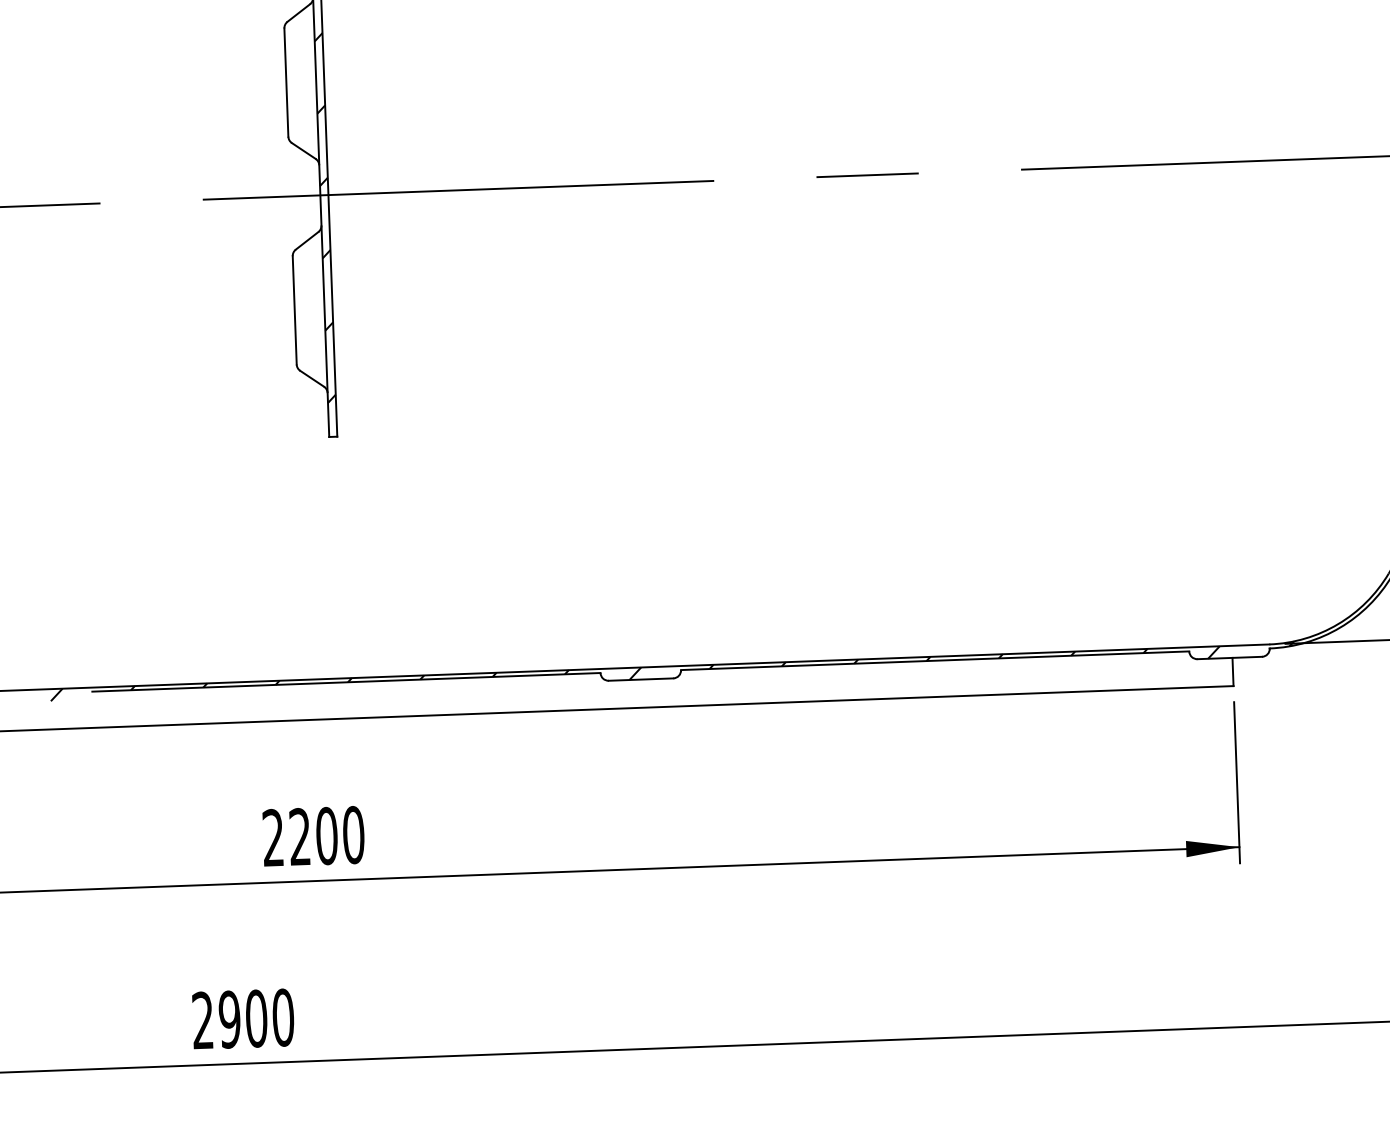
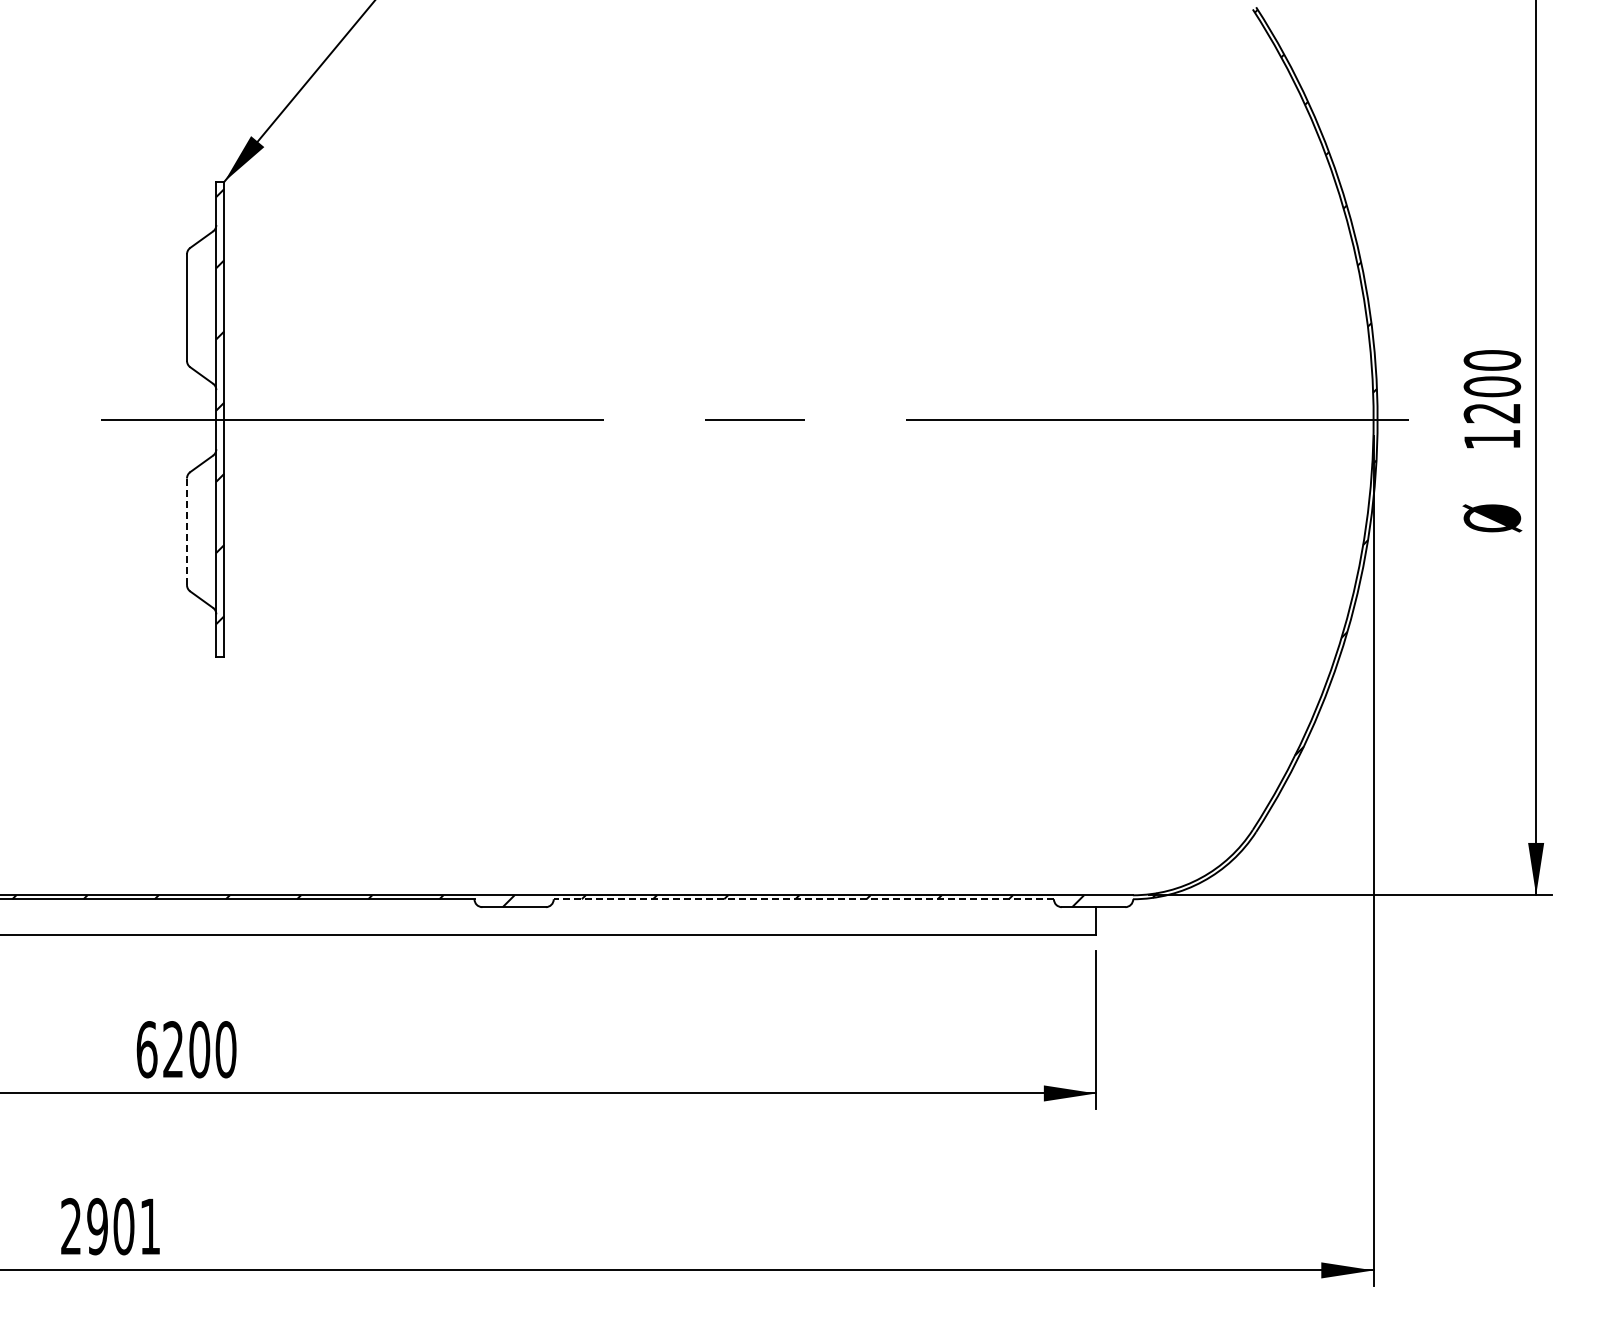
line: (295, 311) -> (187, 532), solid -> dashed
line: (934, 661) -> (803, 899), solid -> dashed
text: (272, 837) -> (146, 1049), 2200 -> 6200
text: (283, 1017) -> (150, 1226), 2900 -> 2901

